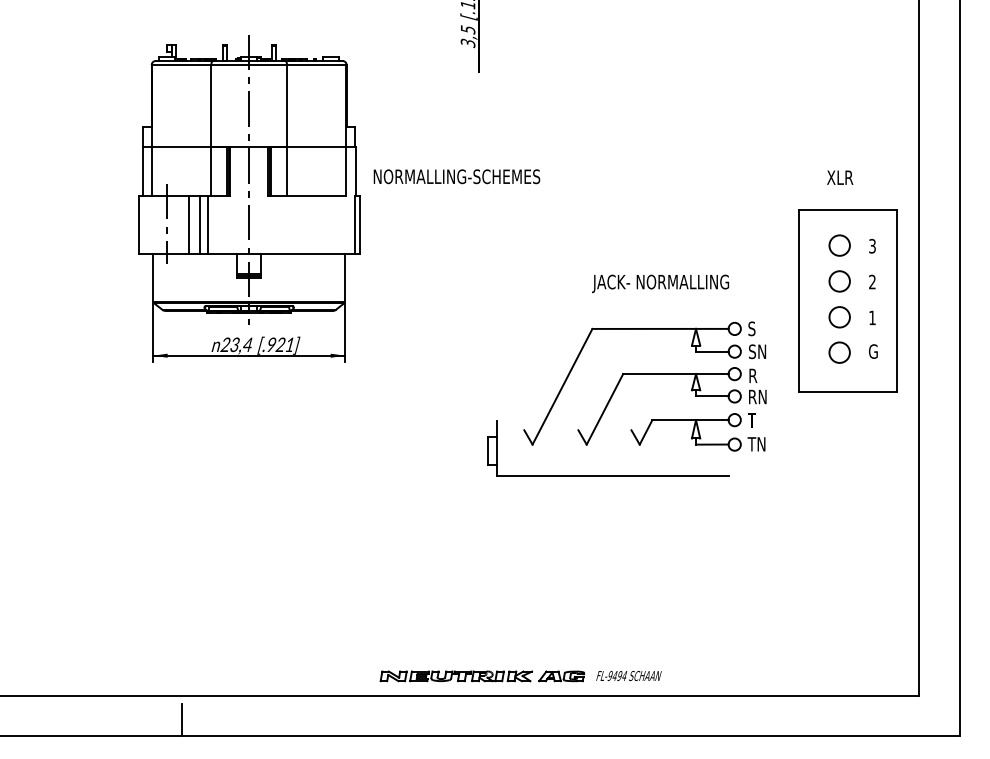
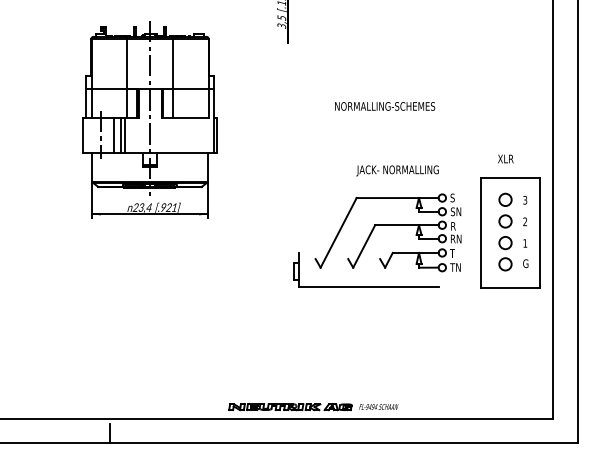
text: (457, 176) -> (385, 106), moved
part: (847, 281) -> (510, 221), moved

